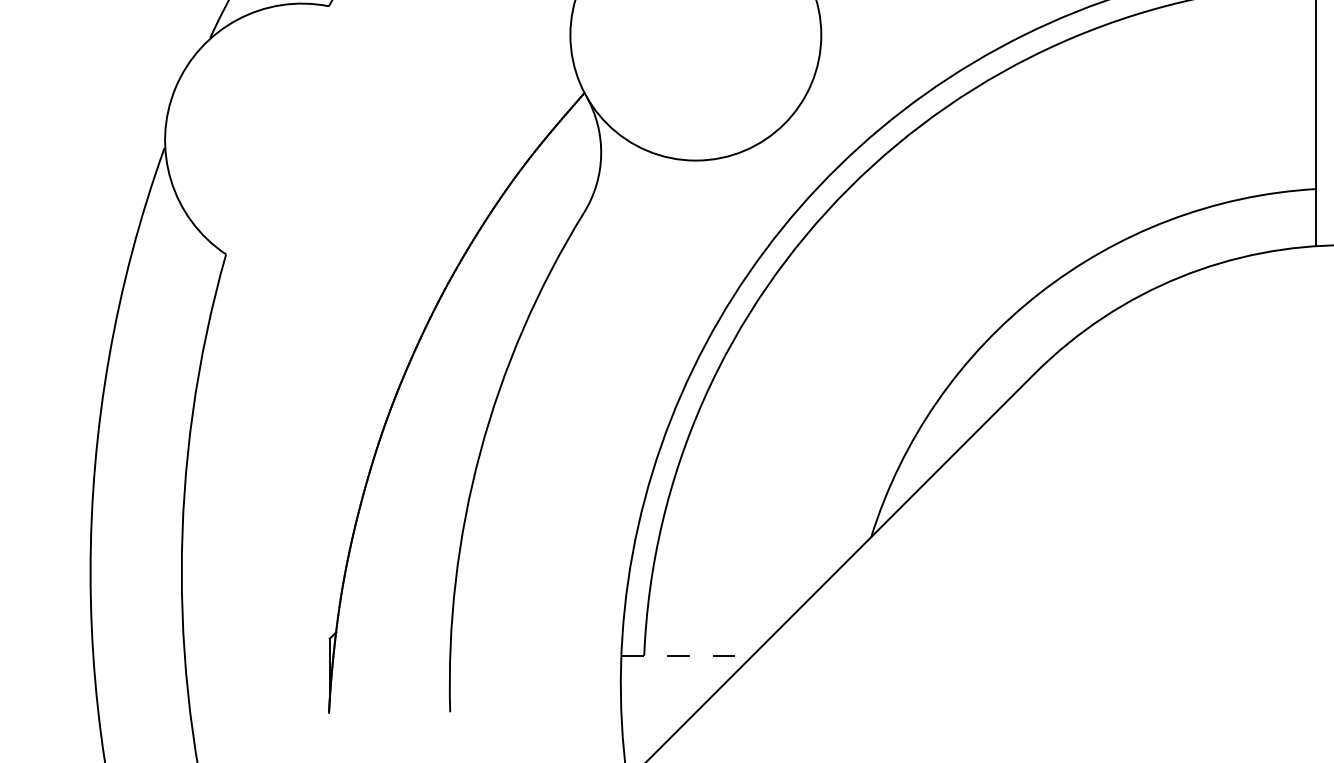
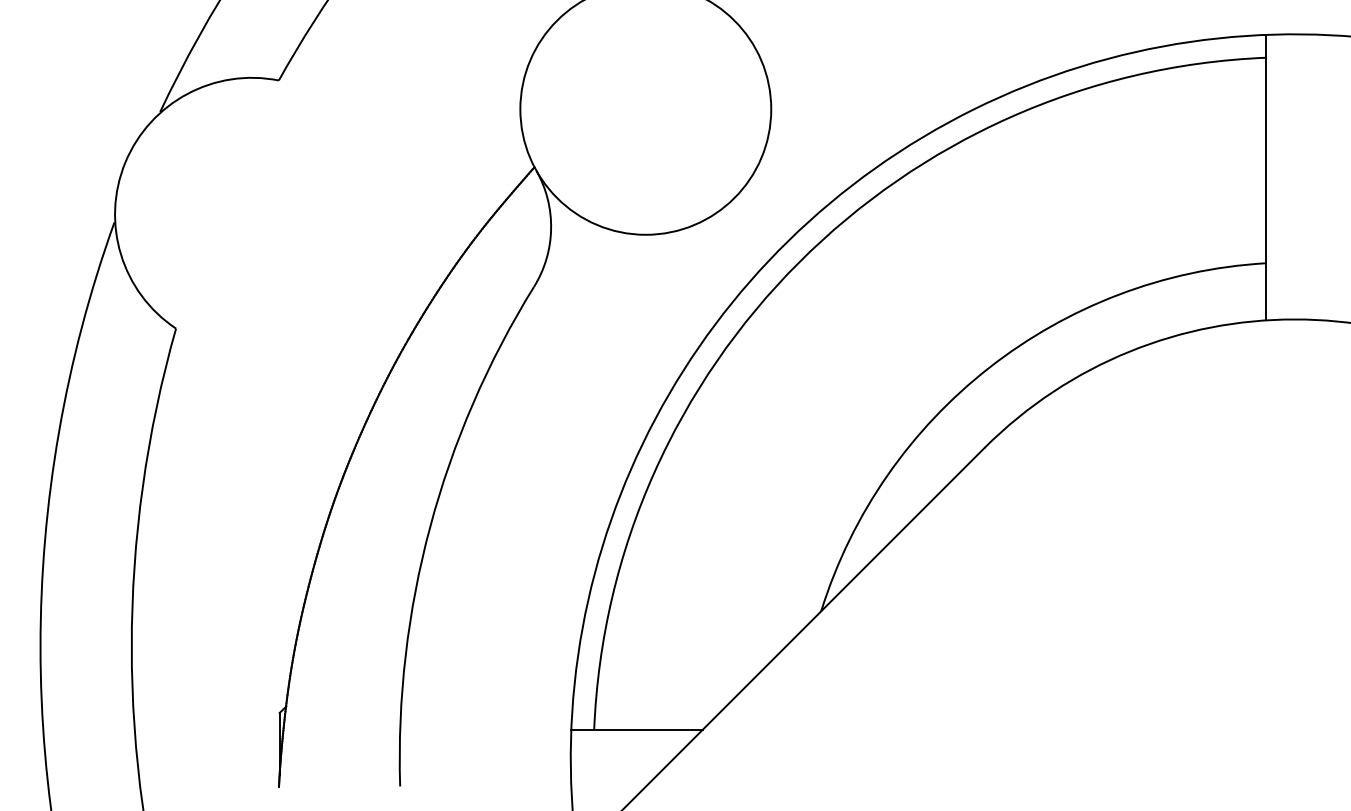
line: (686, 655) -> (636, 729), dashed -> solid

